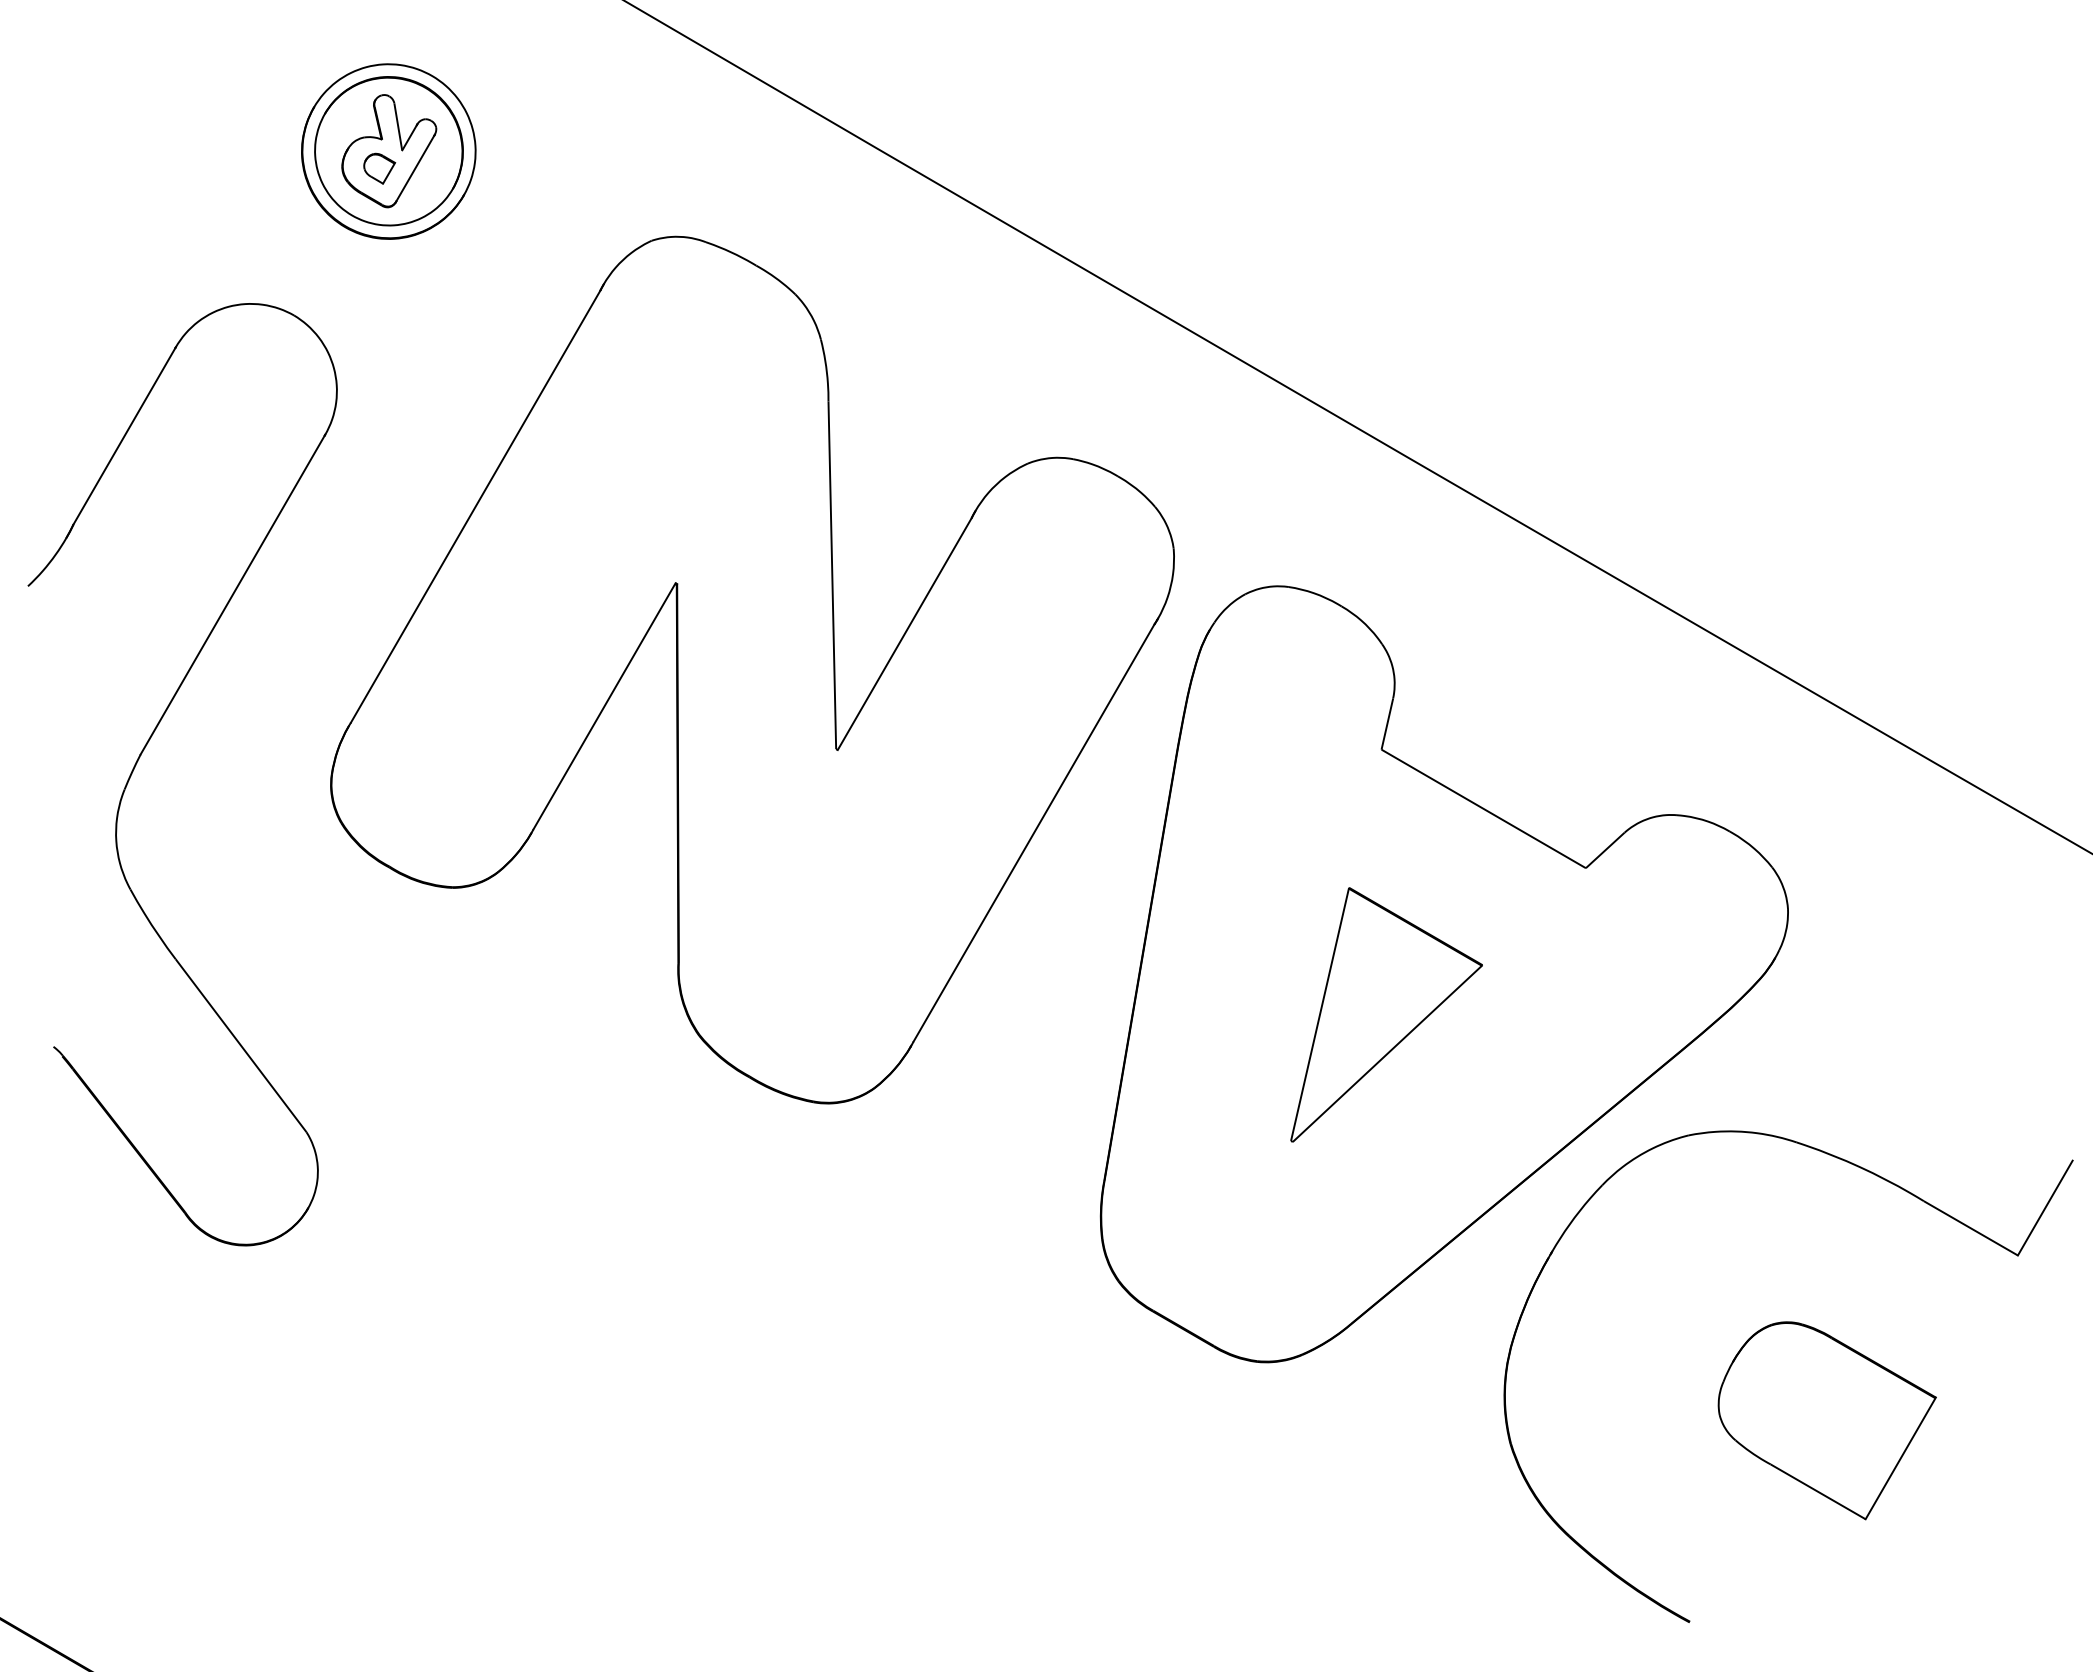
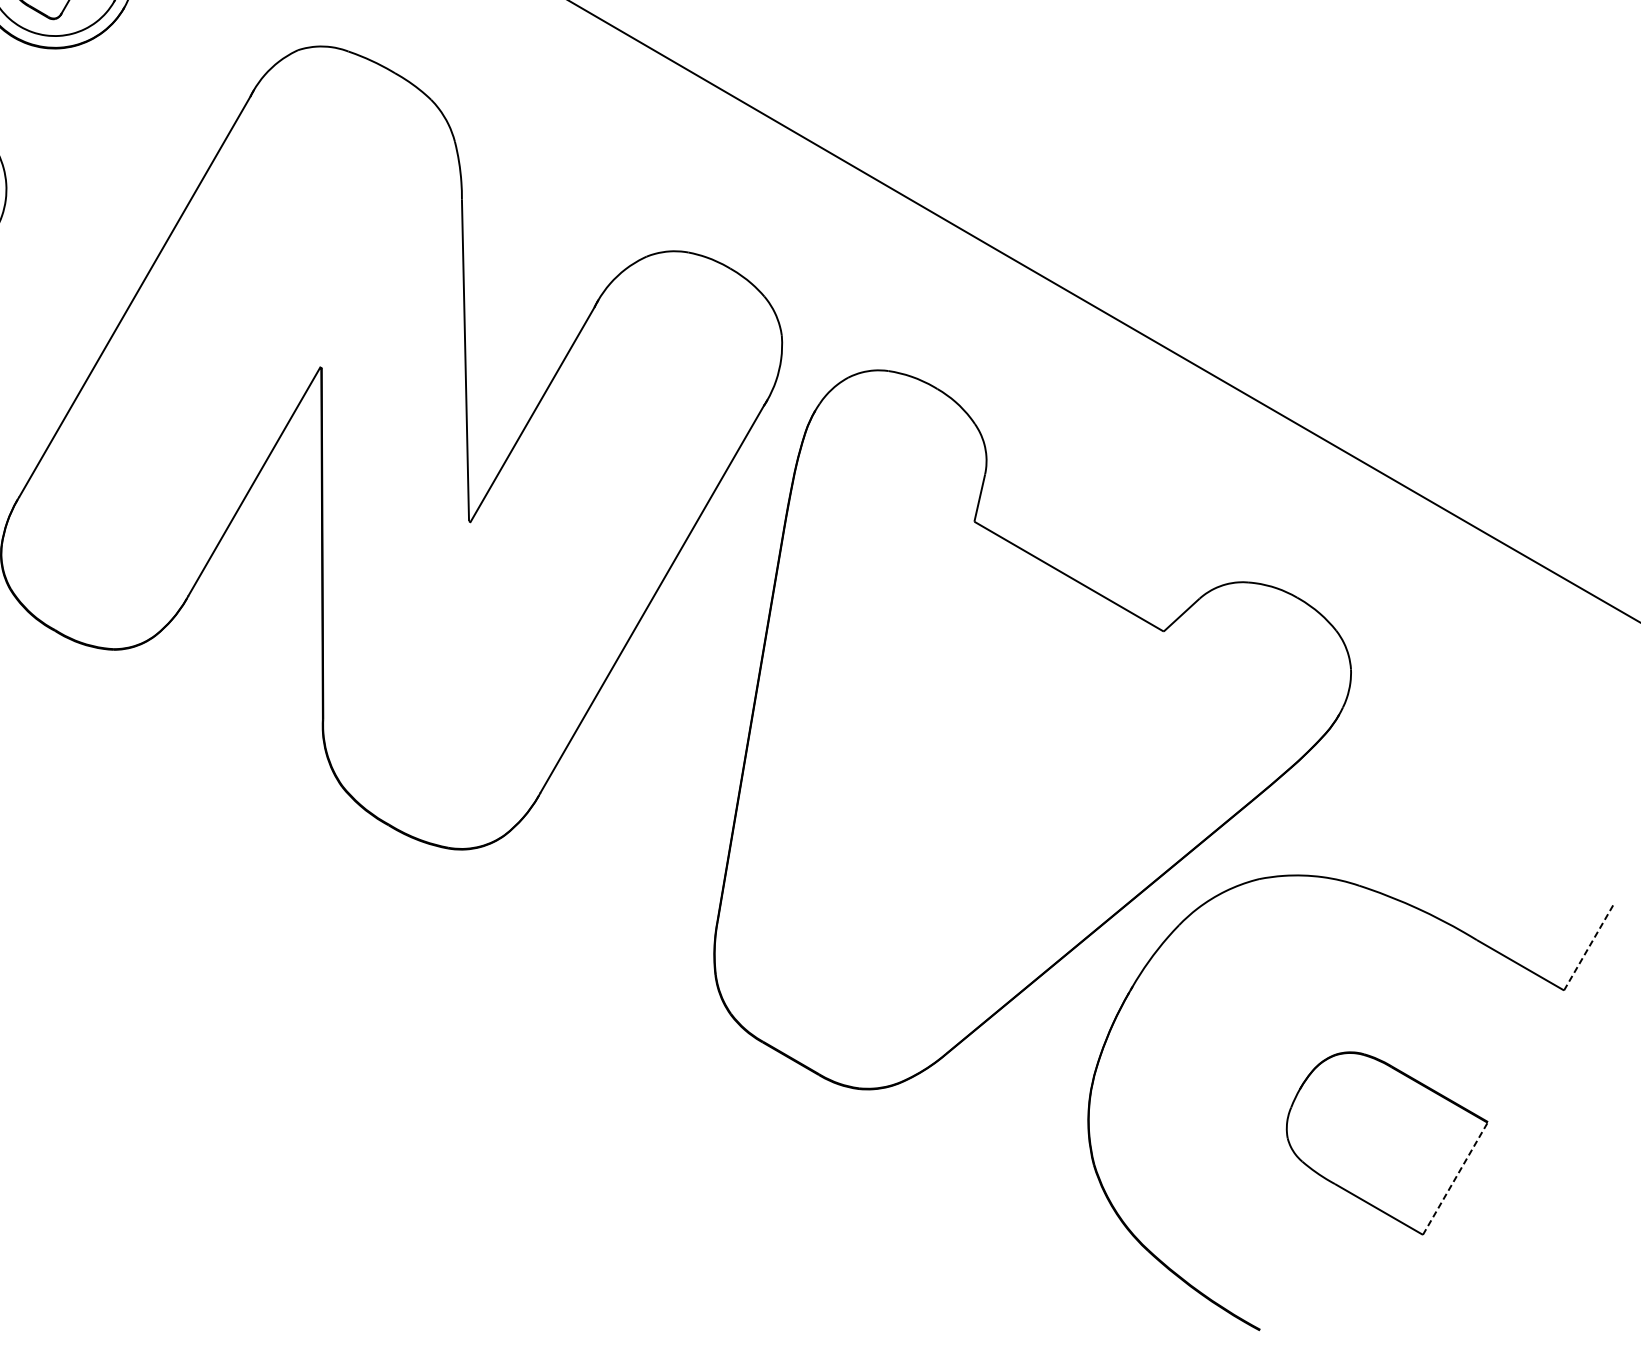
part: (1386, 1014) -> (978, 767), removed
line: (2045, 1208) -> (1589, 946), solid -> dashed
line: (1901, 1457) -> (1456, 1177), solid -> dashed

